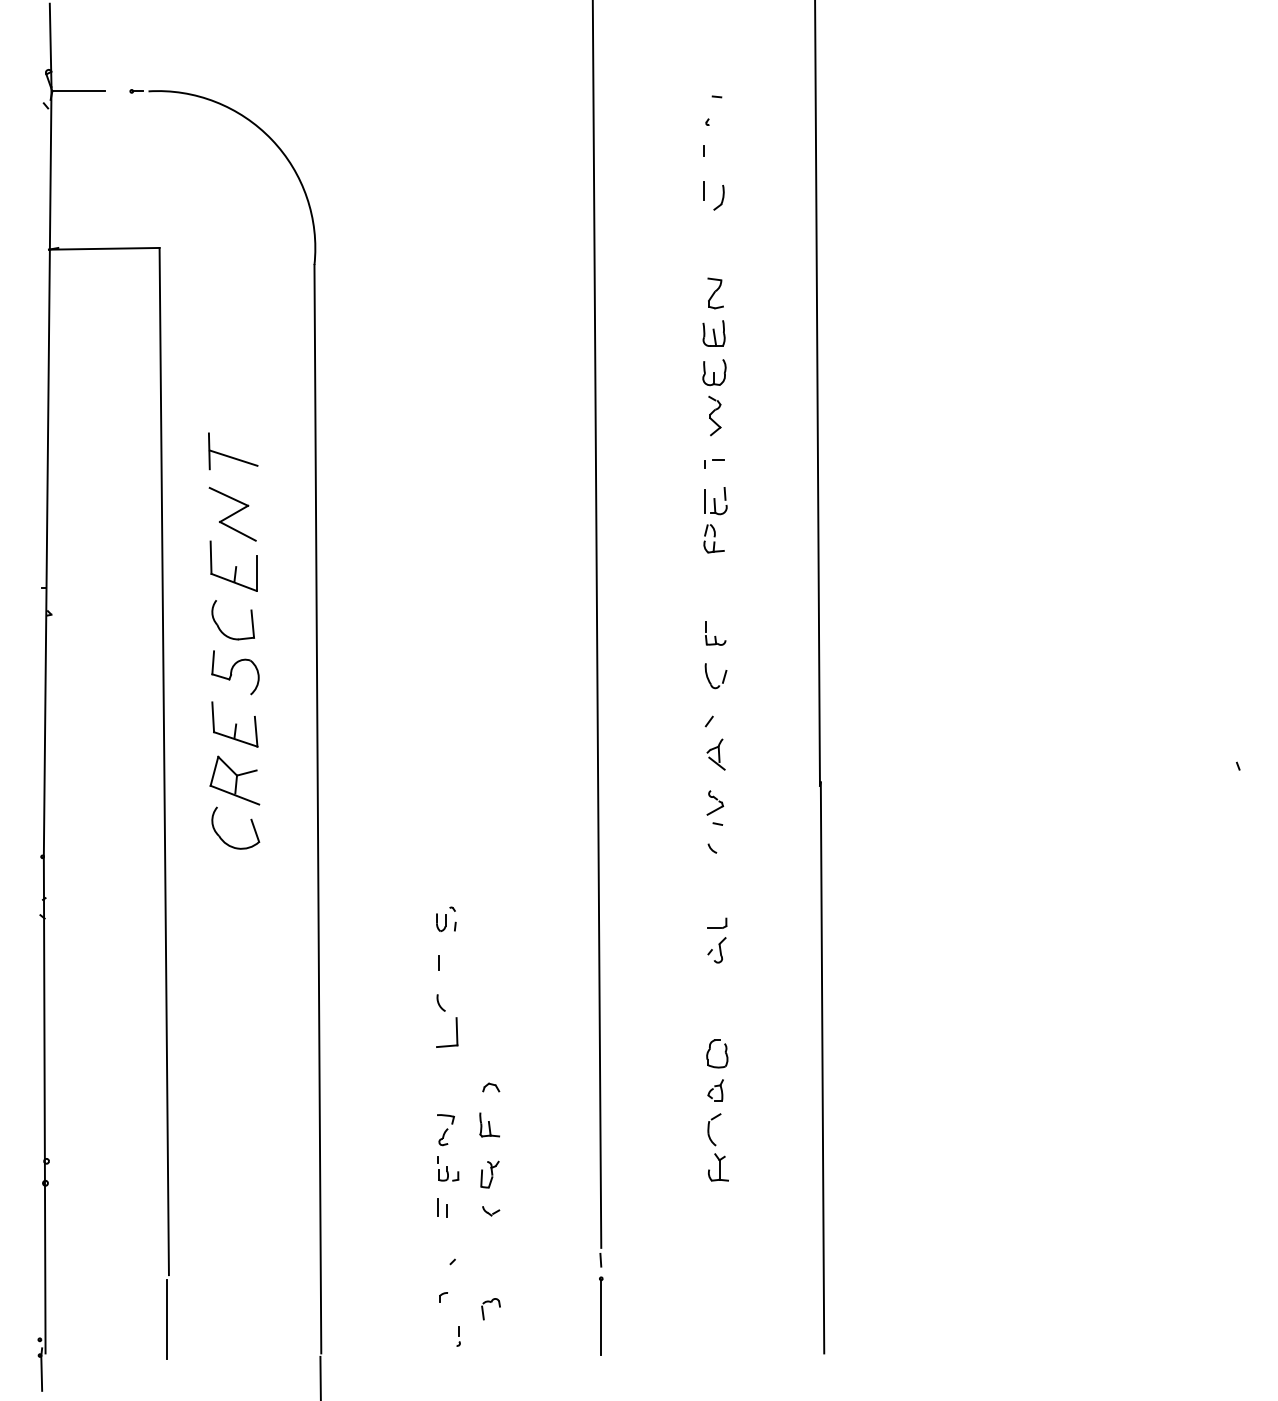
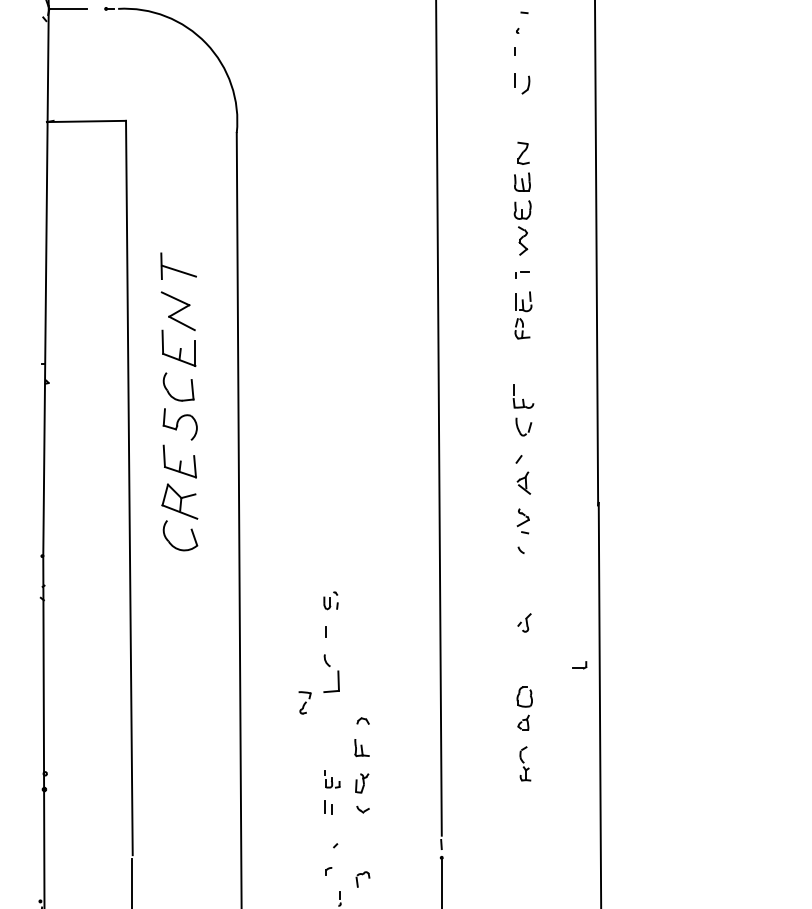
part: (715, 633) -> (523, 396), size x1.4
part: (717, 922) -> (579, 664), moved
part: (445, 1130) -> (304, 703), moved
part: (717, 1147) -> (524, 763), size x0.7

